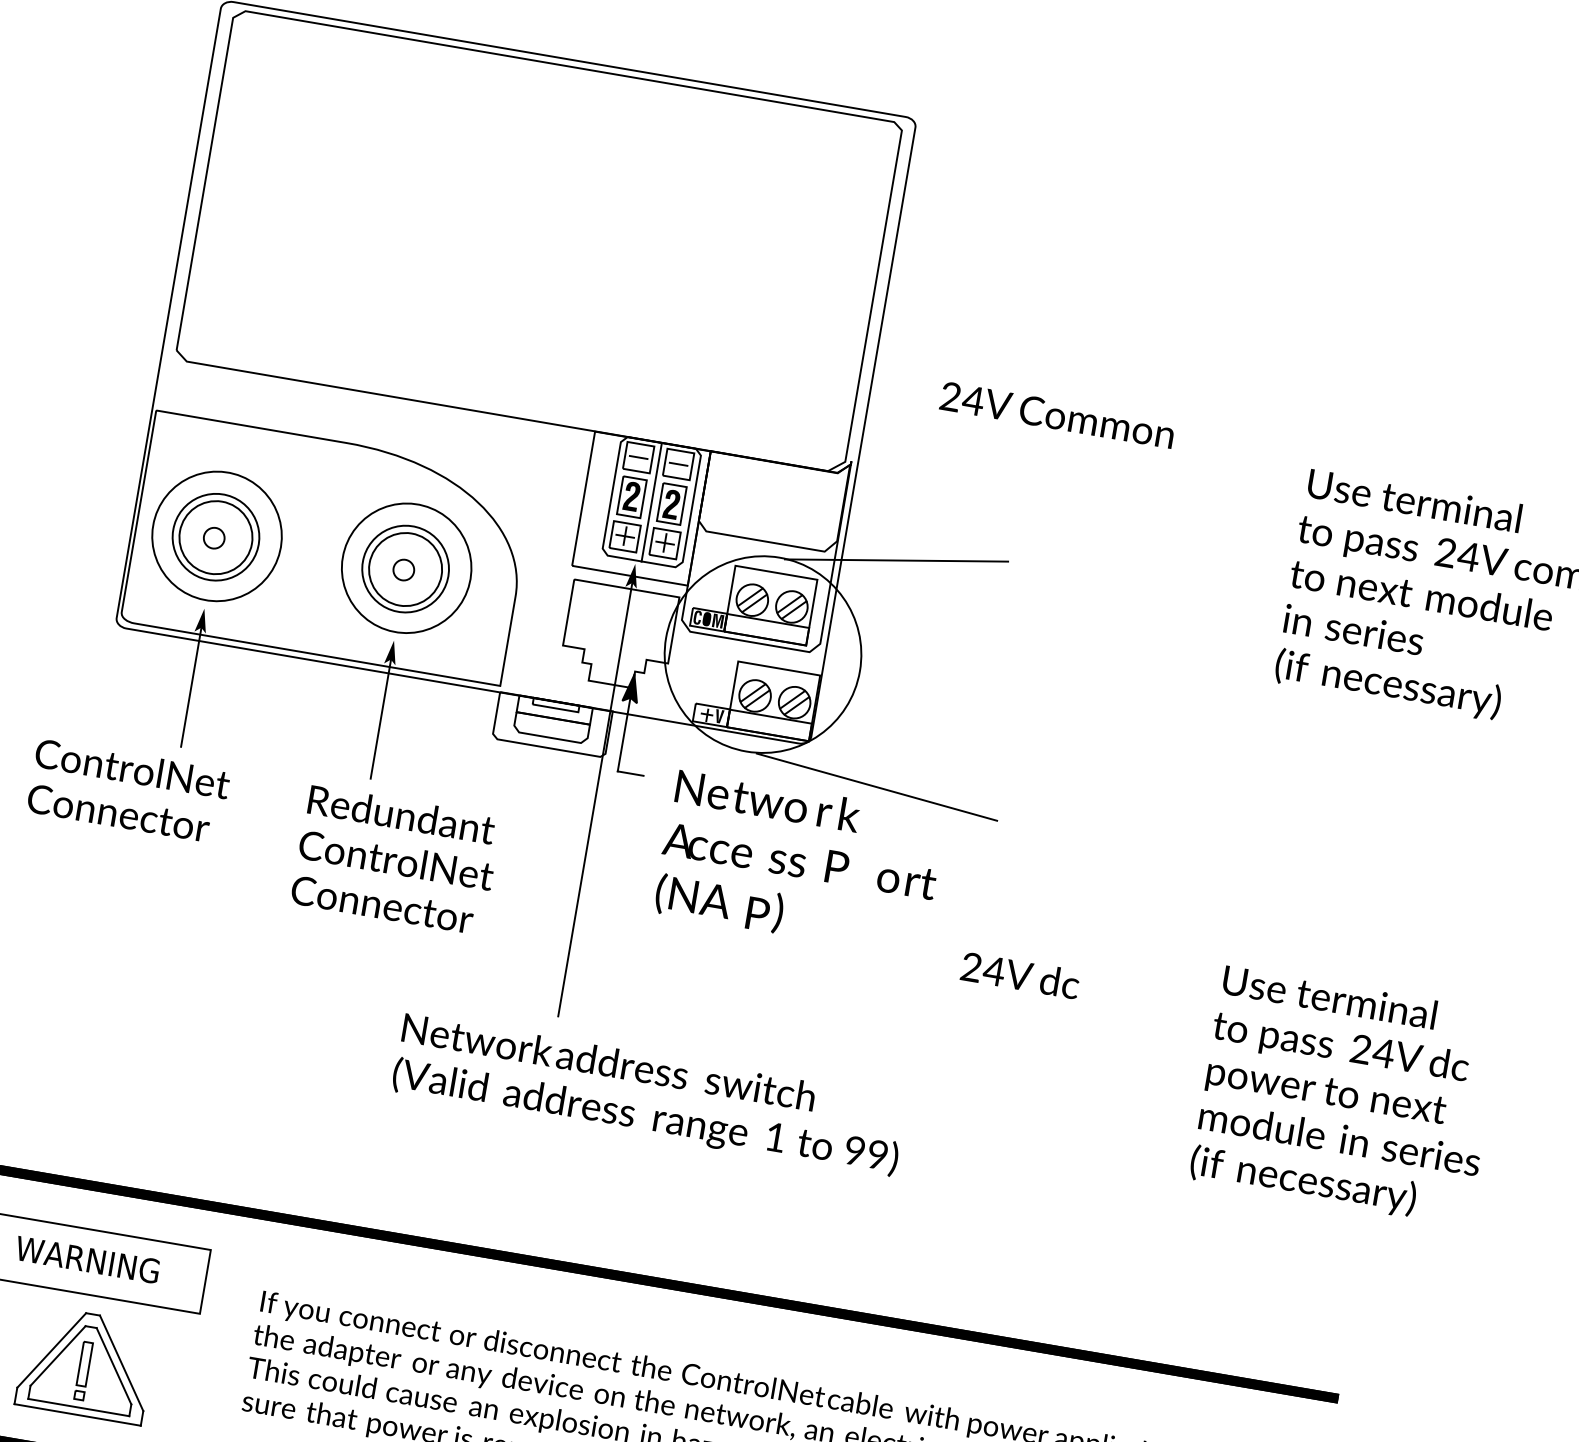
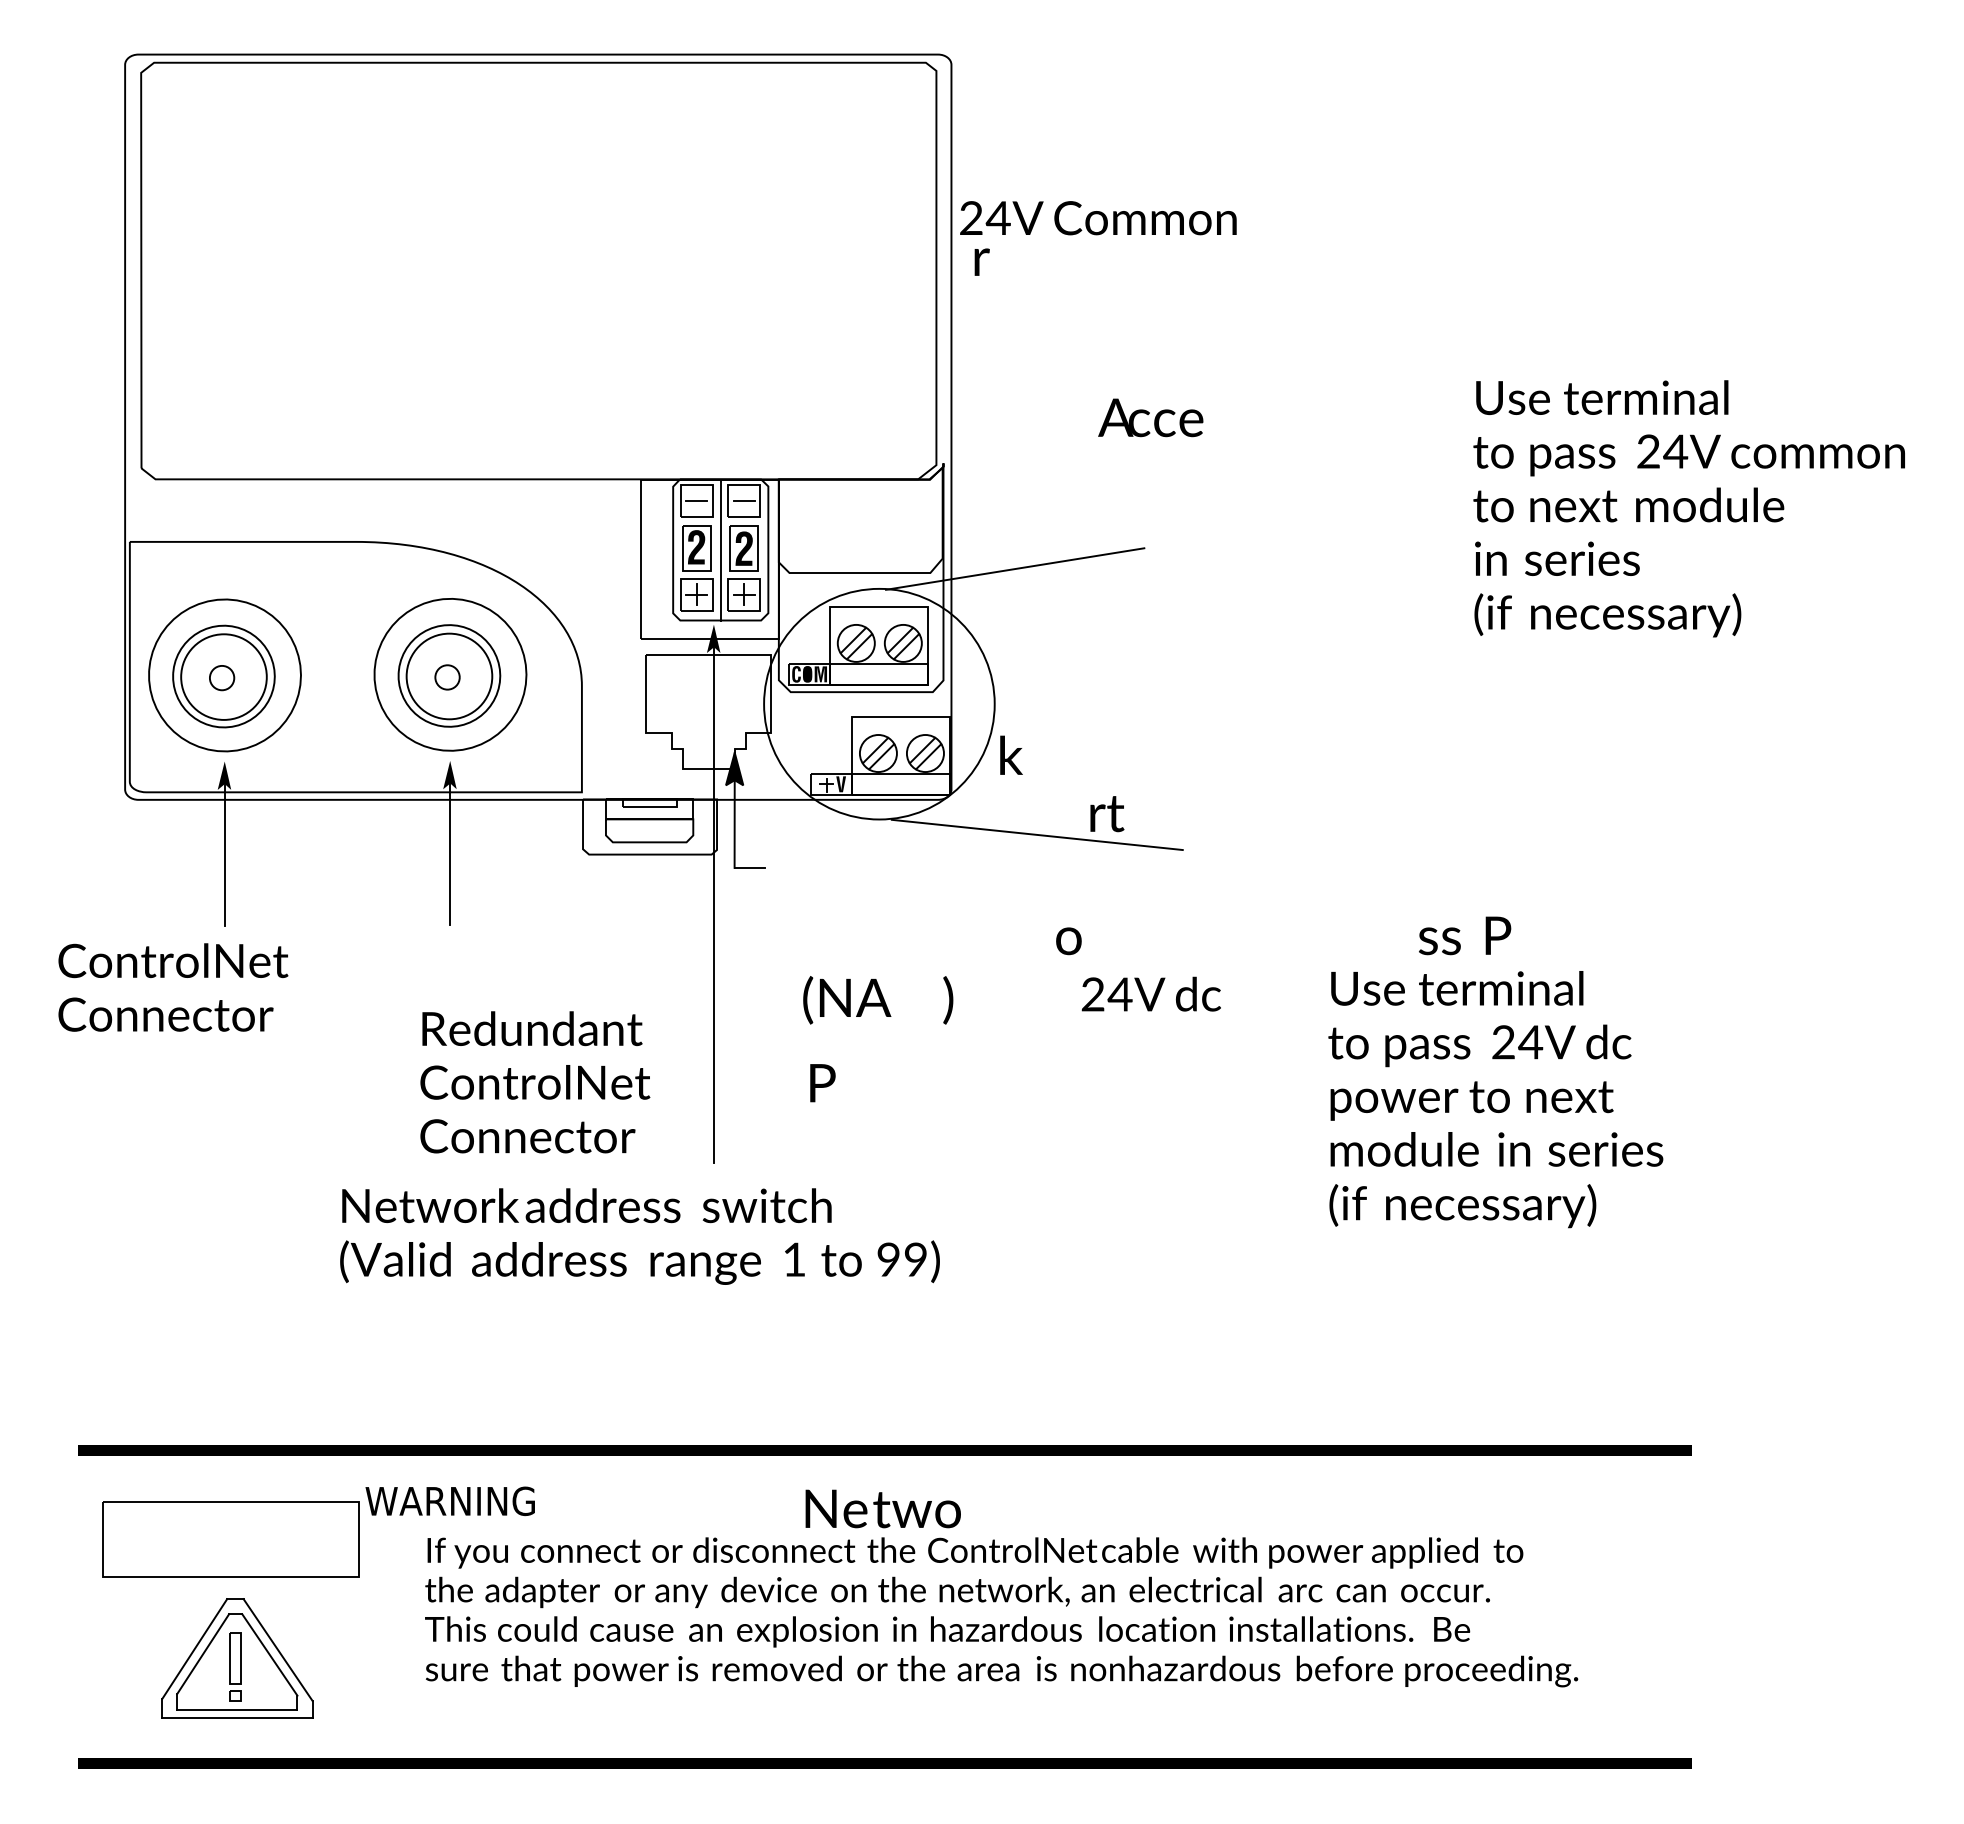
text: (1057, 415) -> (1098, 218), moved
text: (741, 796) -> (882, 1508), moved
text: (823, 814) -> (981, 261), moved
text: (850, 814) -> (1011, 754), moved
text: (708, 845) -> (1150, 417), moved
text: (396, 860) -> (535, 1082), moved
text: (809, 862) -> (1465, 935), moved
text: (921, 883) -> (1107, 814), moved
text: (757, 914) -> (822, 1083), moved
text: (1019, 974) -> (1150, 993), moved
text: (648, 1095) -> (639, 1236), moved
text: (1346, 1096) -> (1495, 1099), moved
text: (86, 1259) -> (449, 1501), moved

